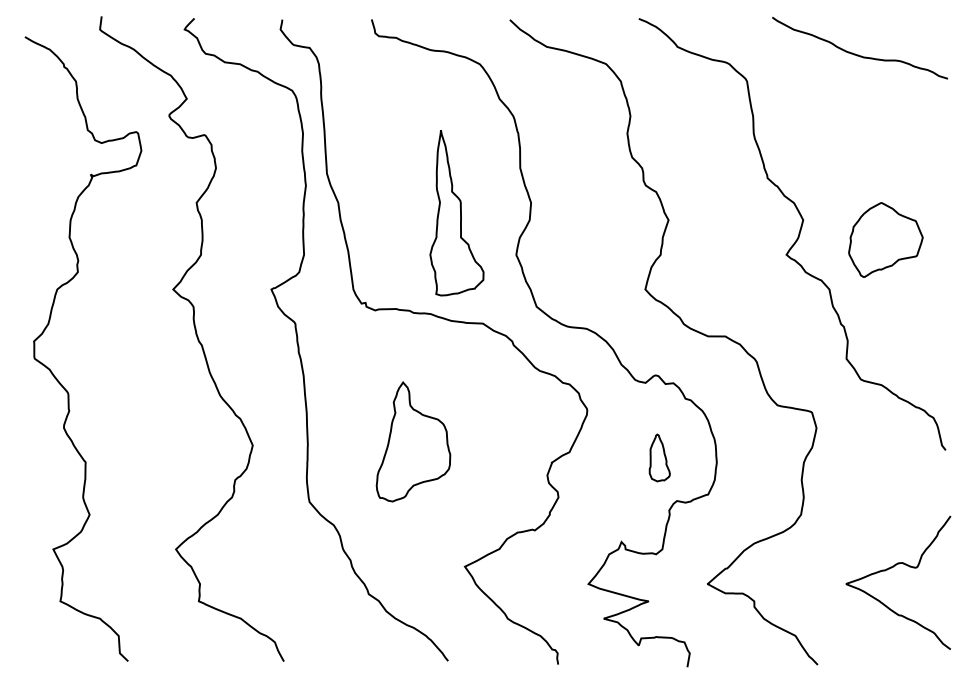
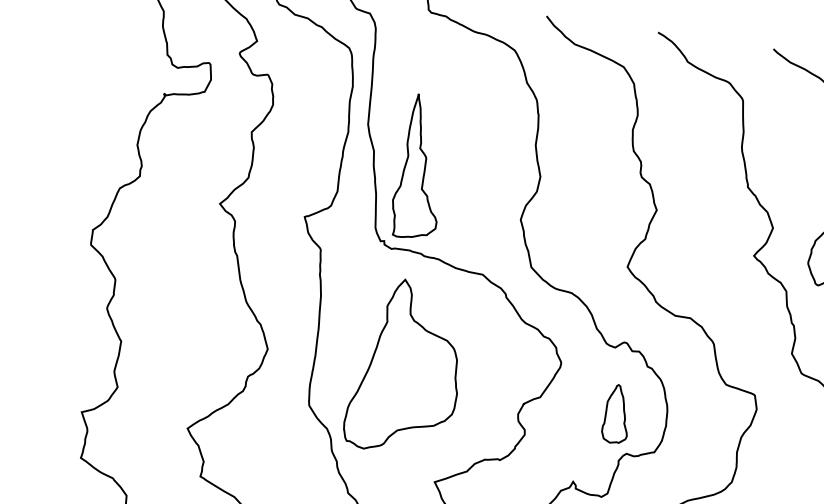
part: (456, 213) -> (421, 167), moved
part: (413, 441) -> (407, 367), size x1.67
part: (659, 457) -> (617, 413), size x1.43

